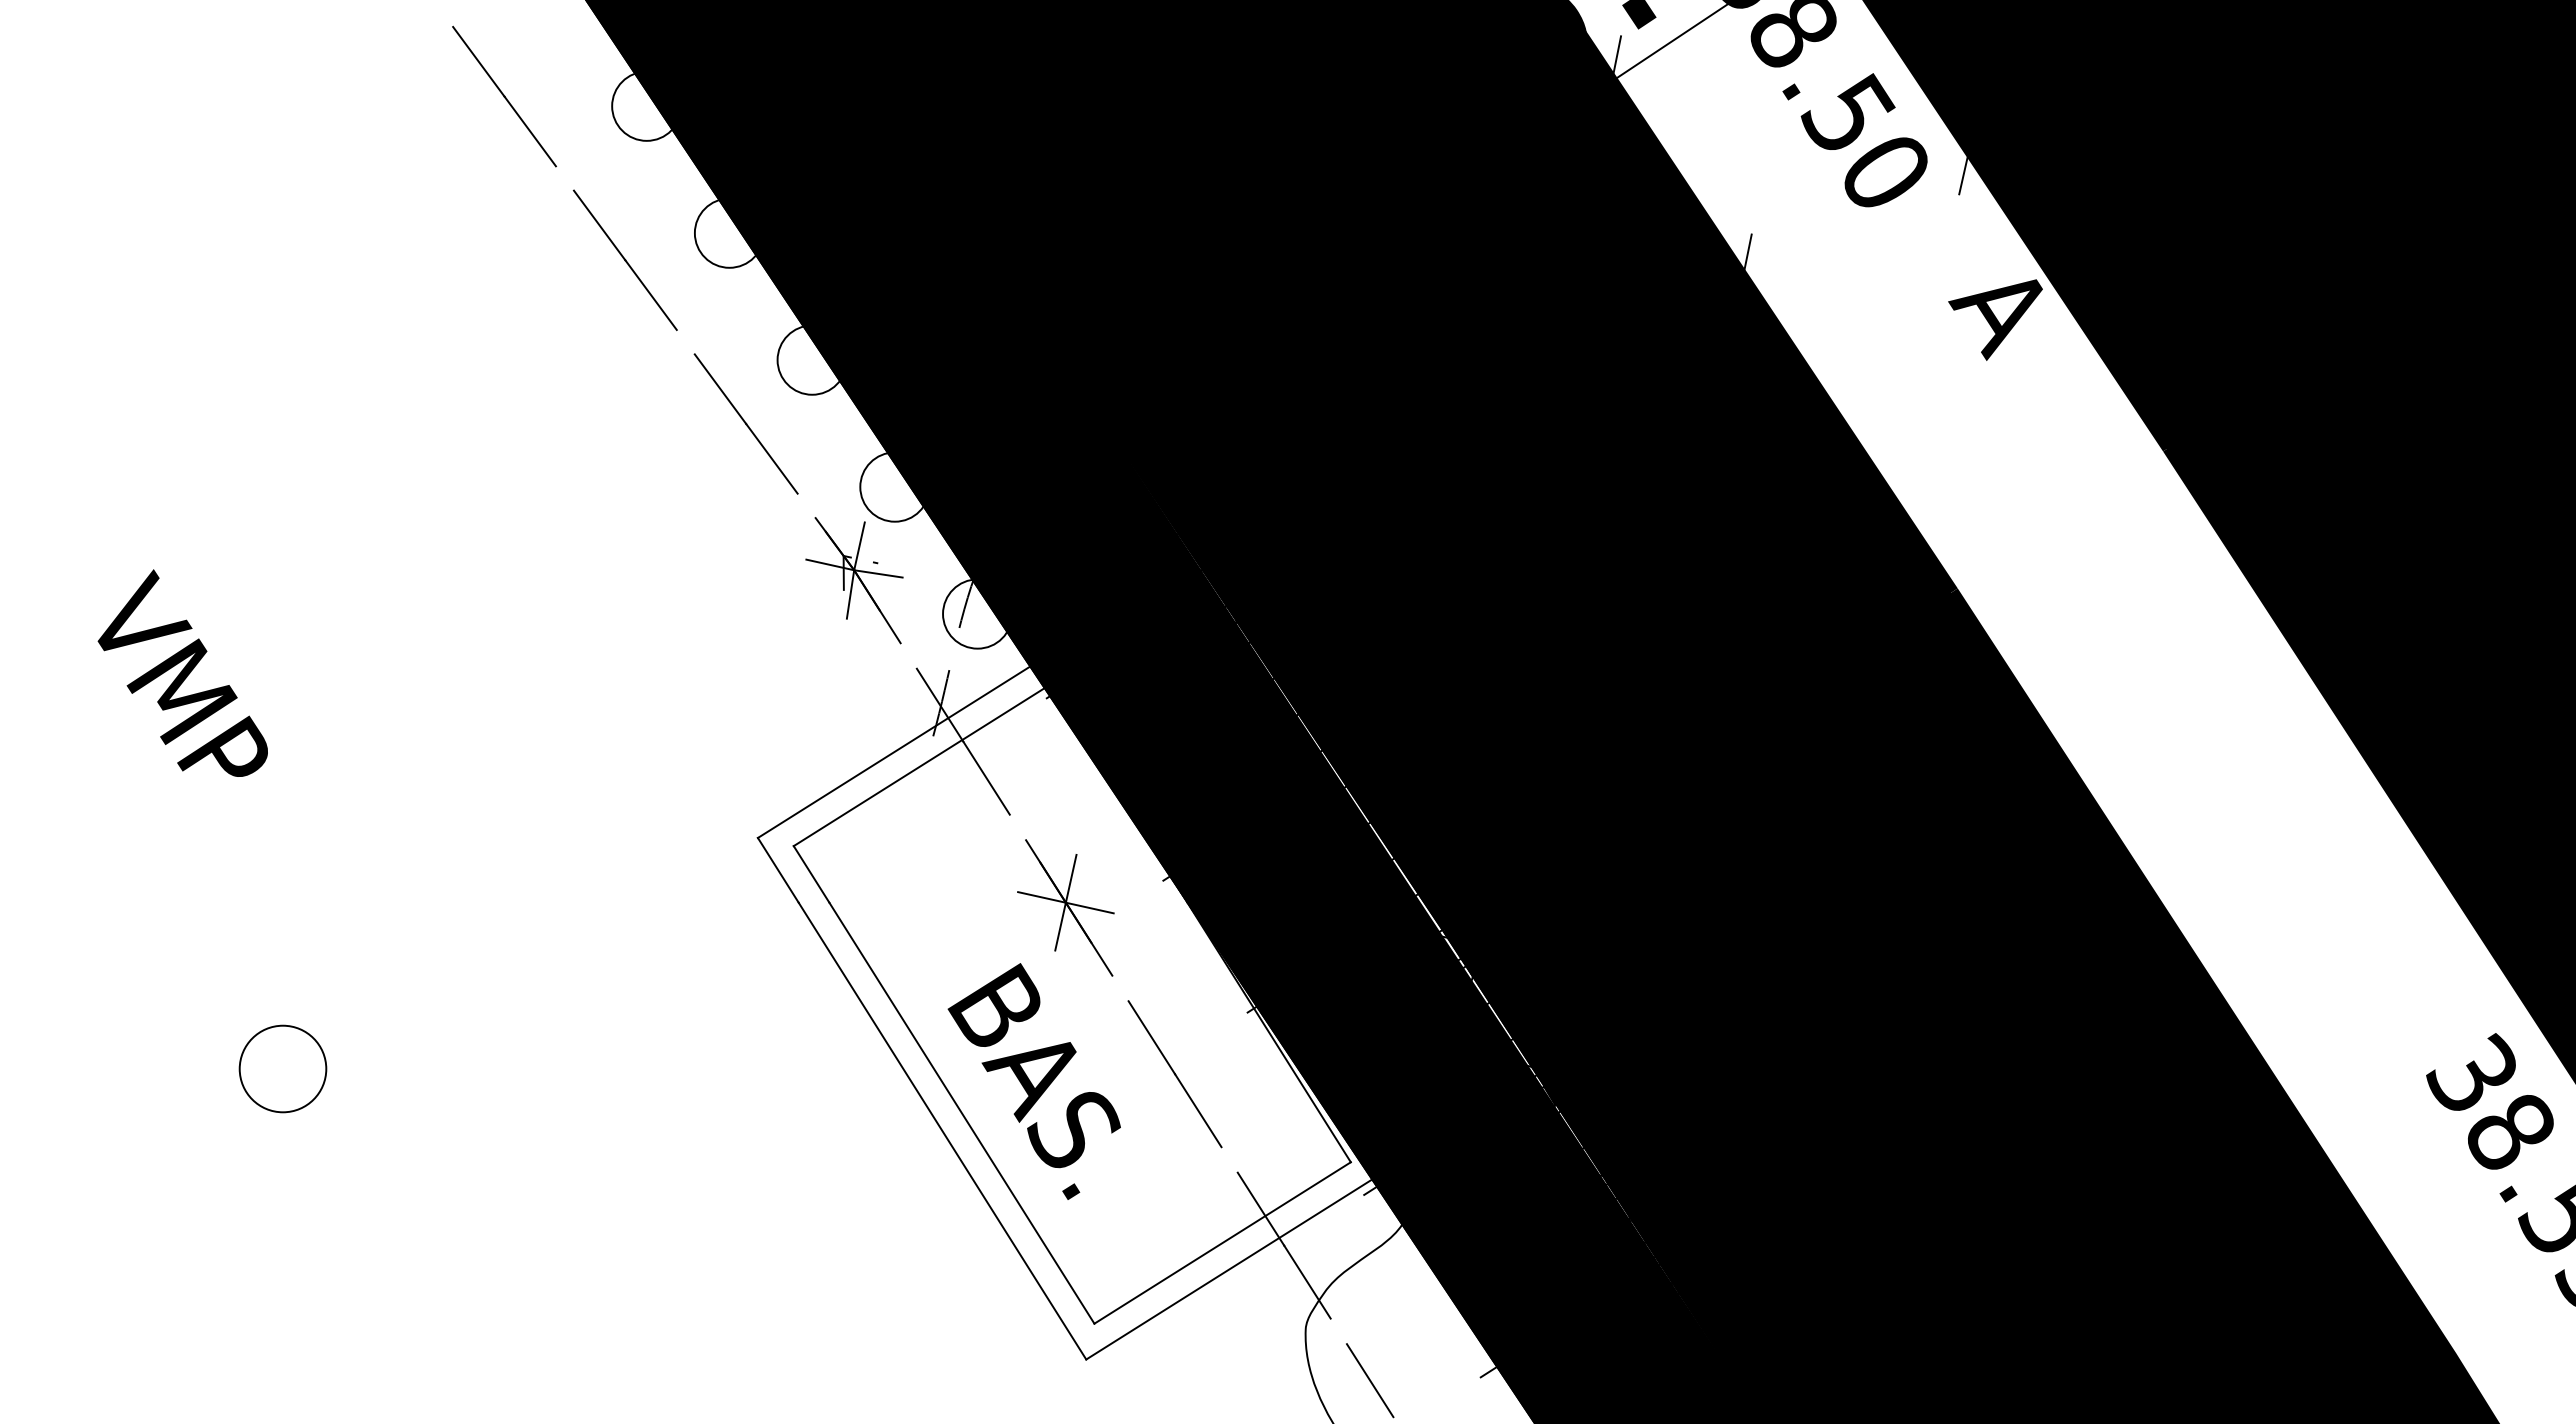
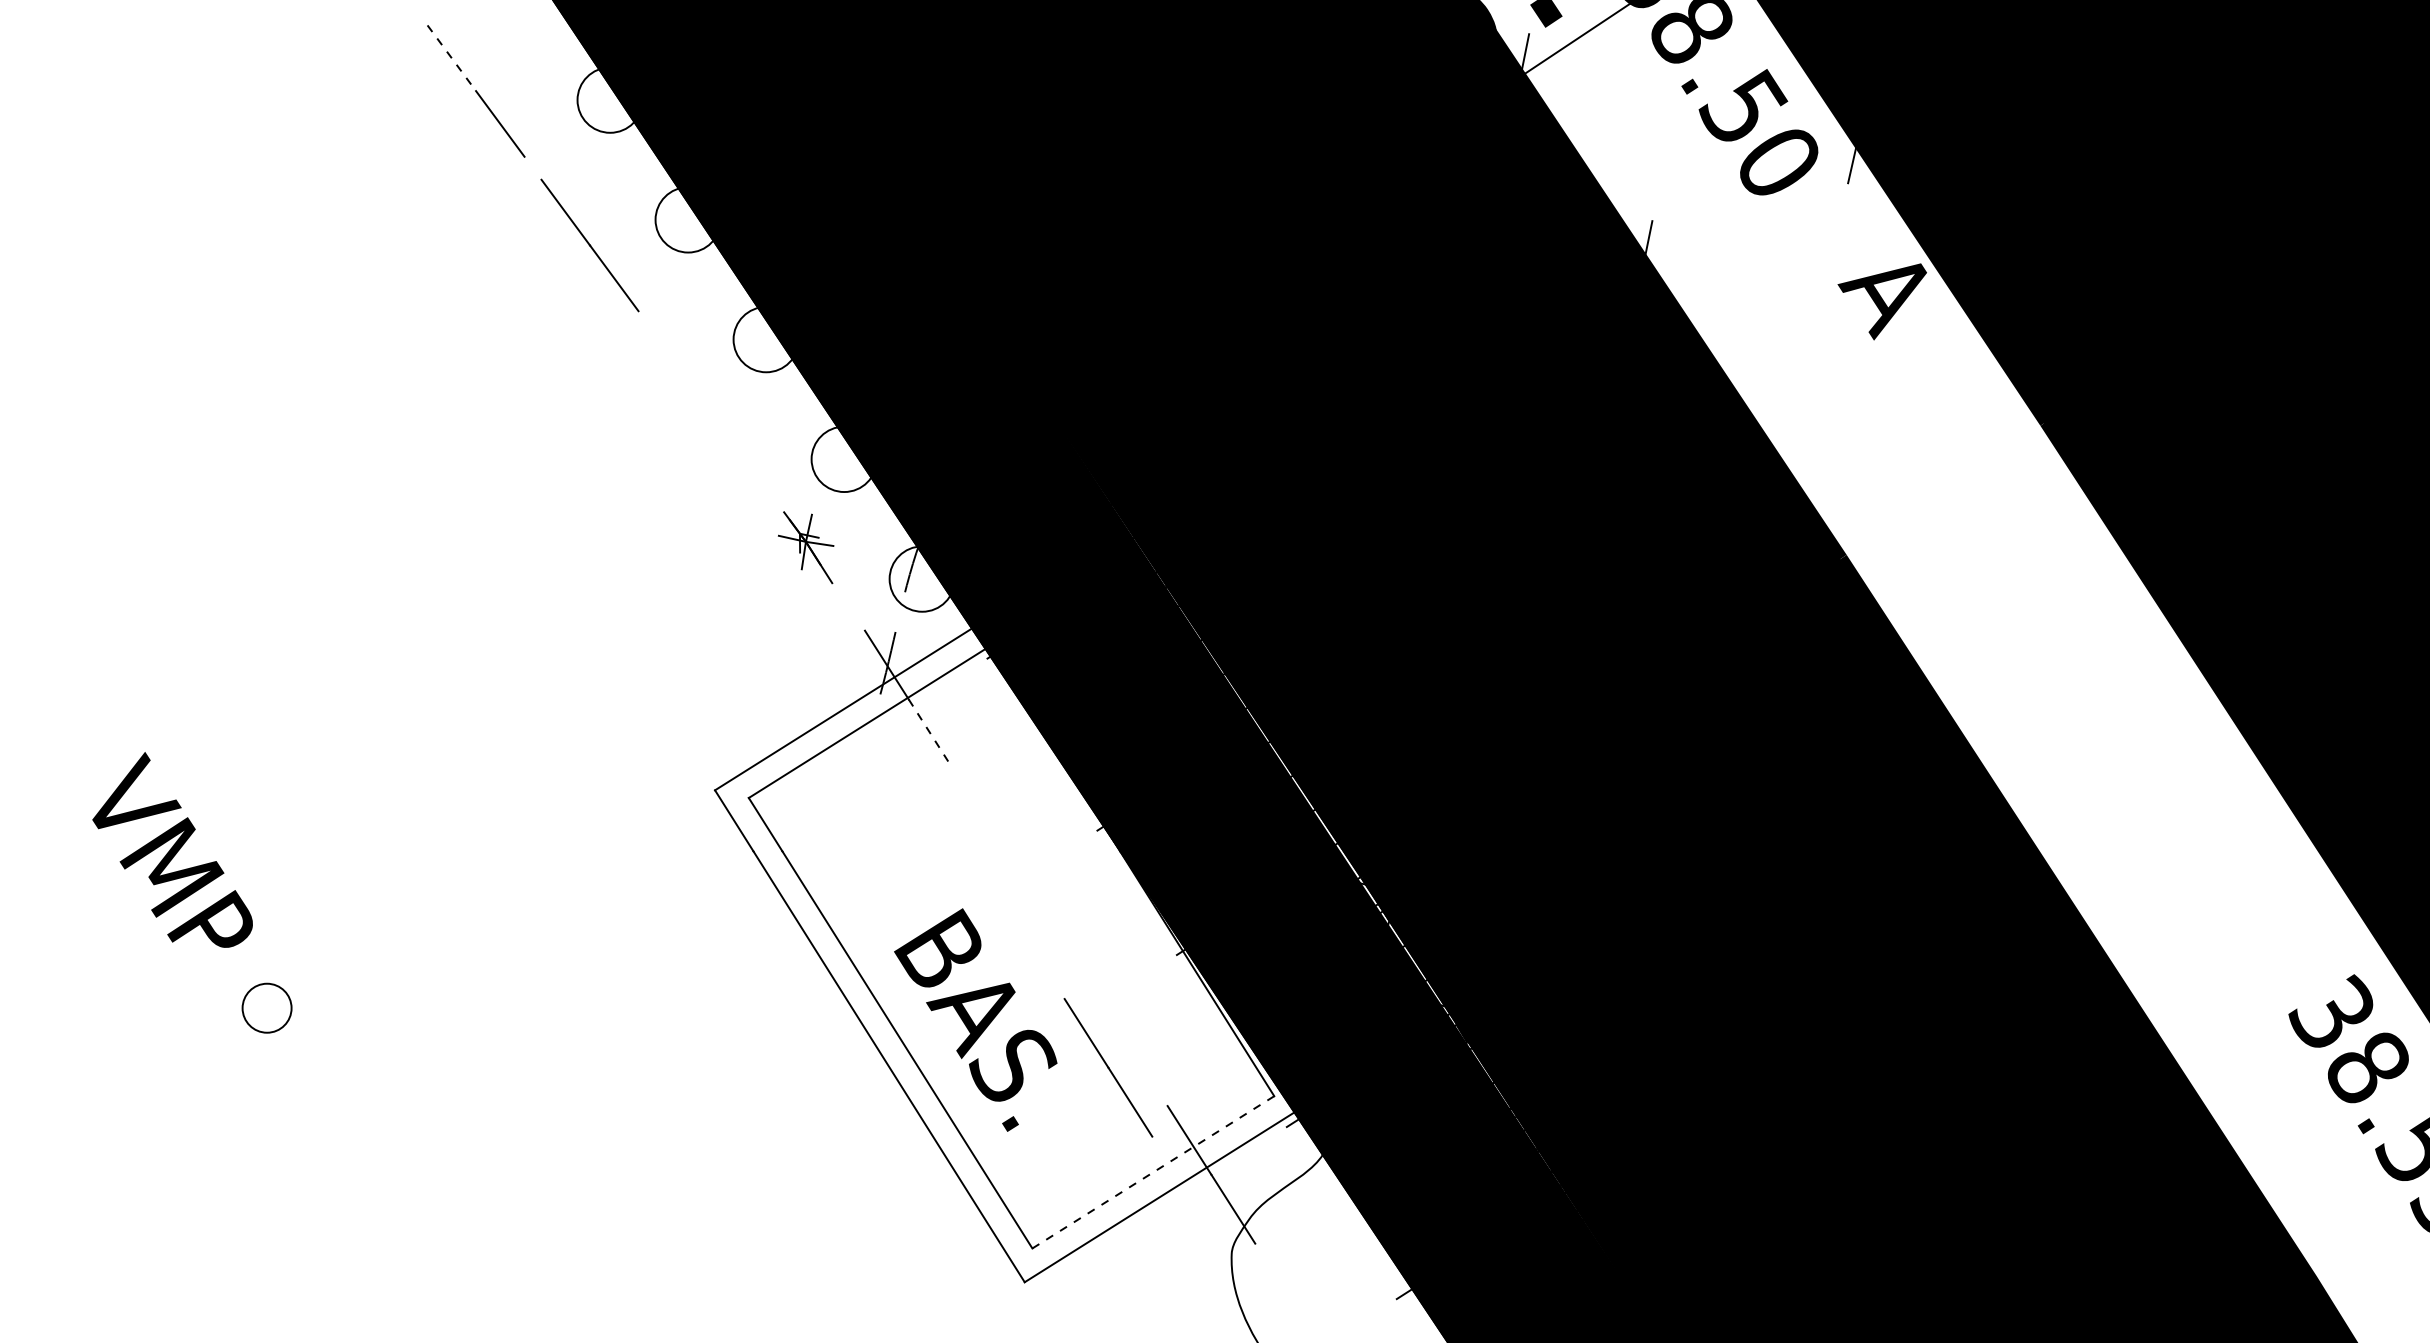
line: (479, 62) -> (452, 58), solid -> dashed
line: (745, 423) -> (703, 399), removed
part: (854, 580) -> (806, 547), size x0.6
text: (182, 672) -> (172, 849), moved
line: (986, 778) -> (930, 734), solid -> dashed
part: (1065, 907) -> (1005, 855), removed
circle: (282, 1068) -> (266, 1007), size x0.6
line: (1174, 1074) -> (1107, 1068), moved
line: (1222, 1242) -> (1153, 1171), solid -> dashed
line: (1369, 1380) -> (1291, 1302), removed

